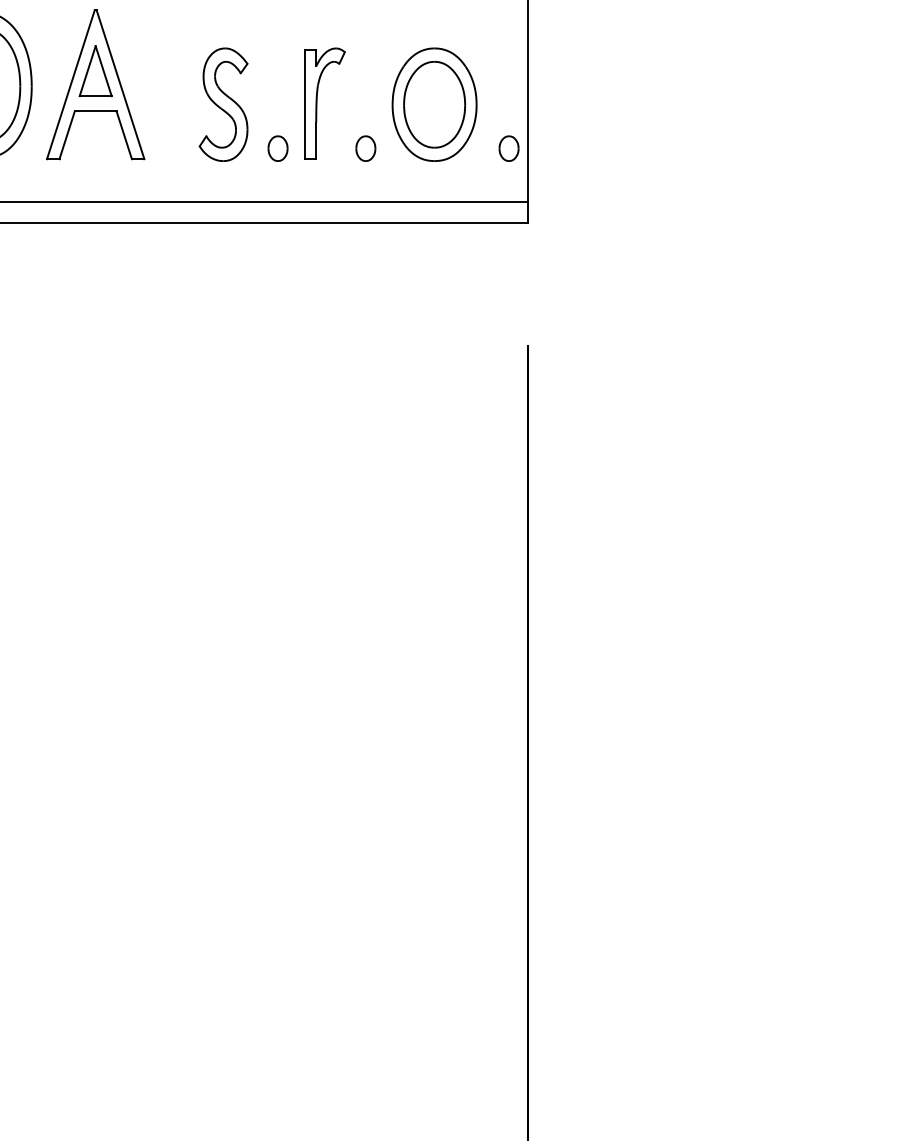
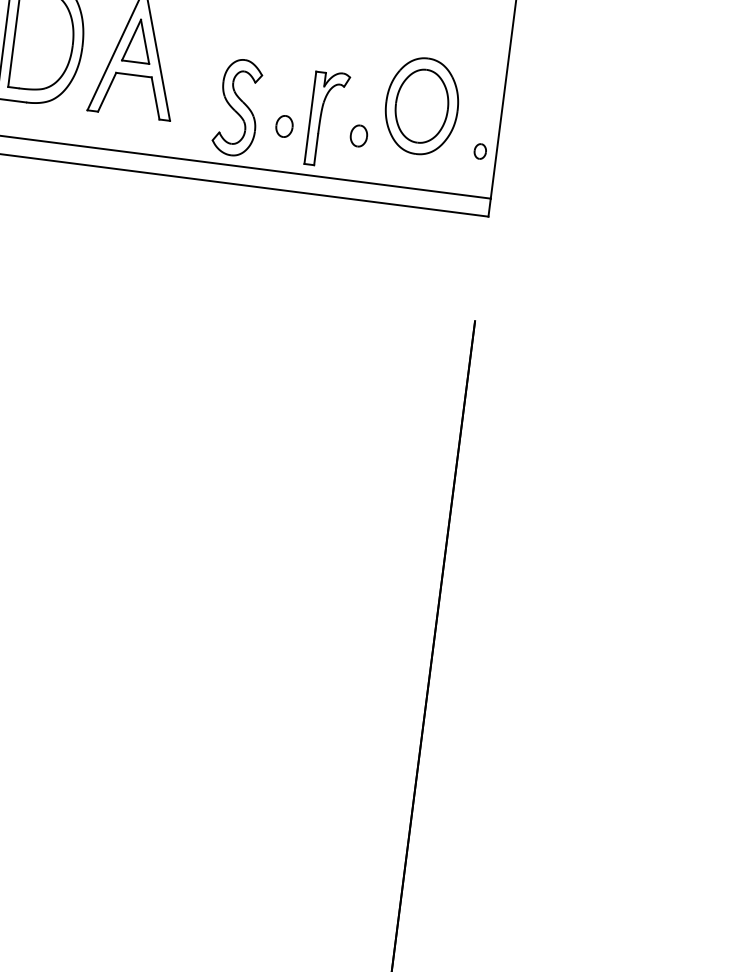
part: (317, 103) -> (321, 118), moved
part: (223, 104) -> (237, 107), moved
part: (508, 148) -> (479, 151), size x0.7

